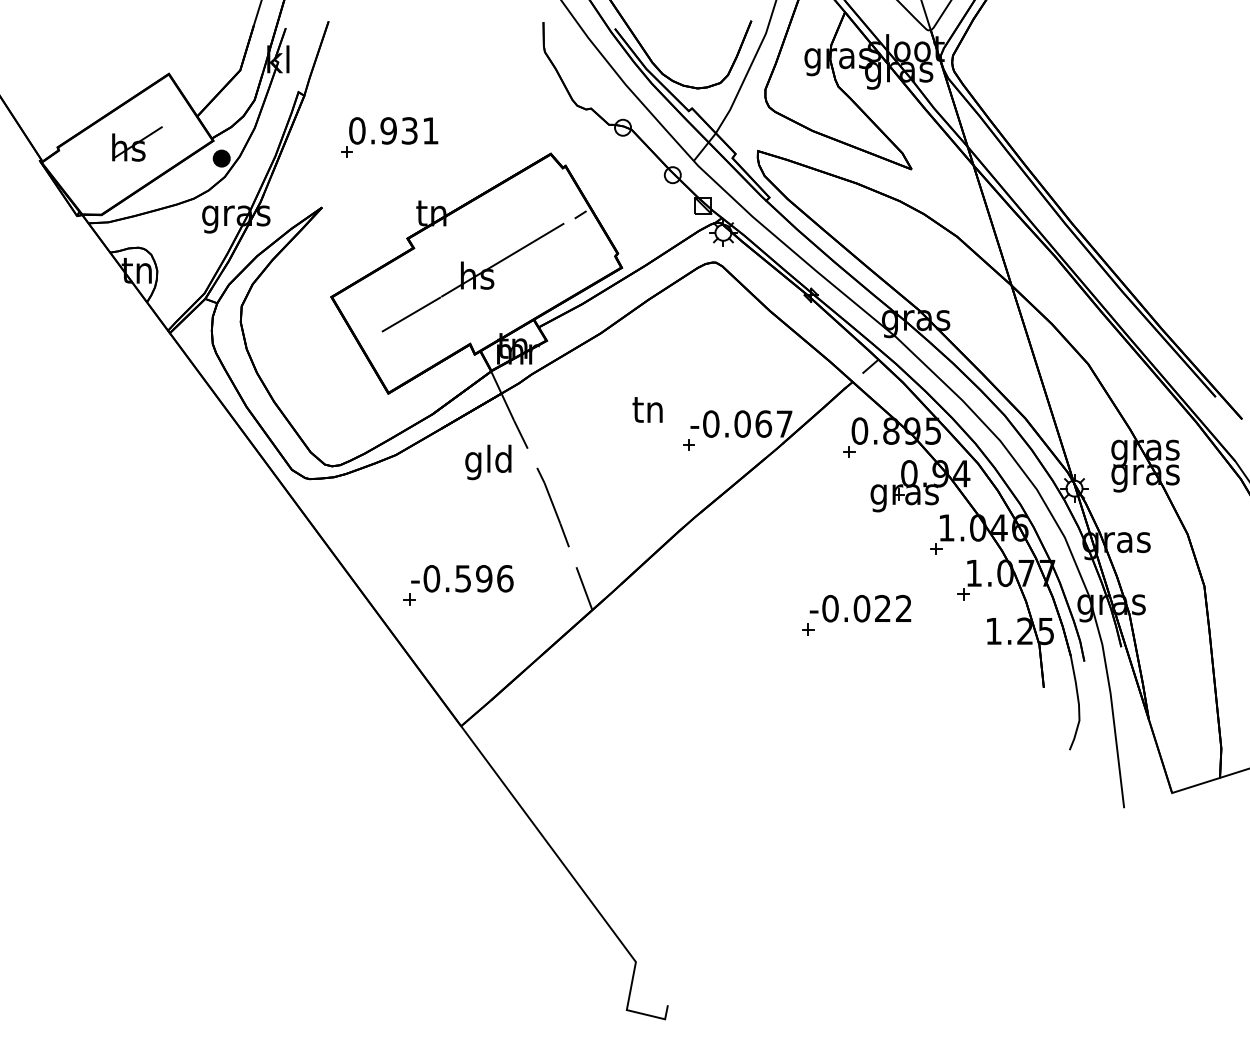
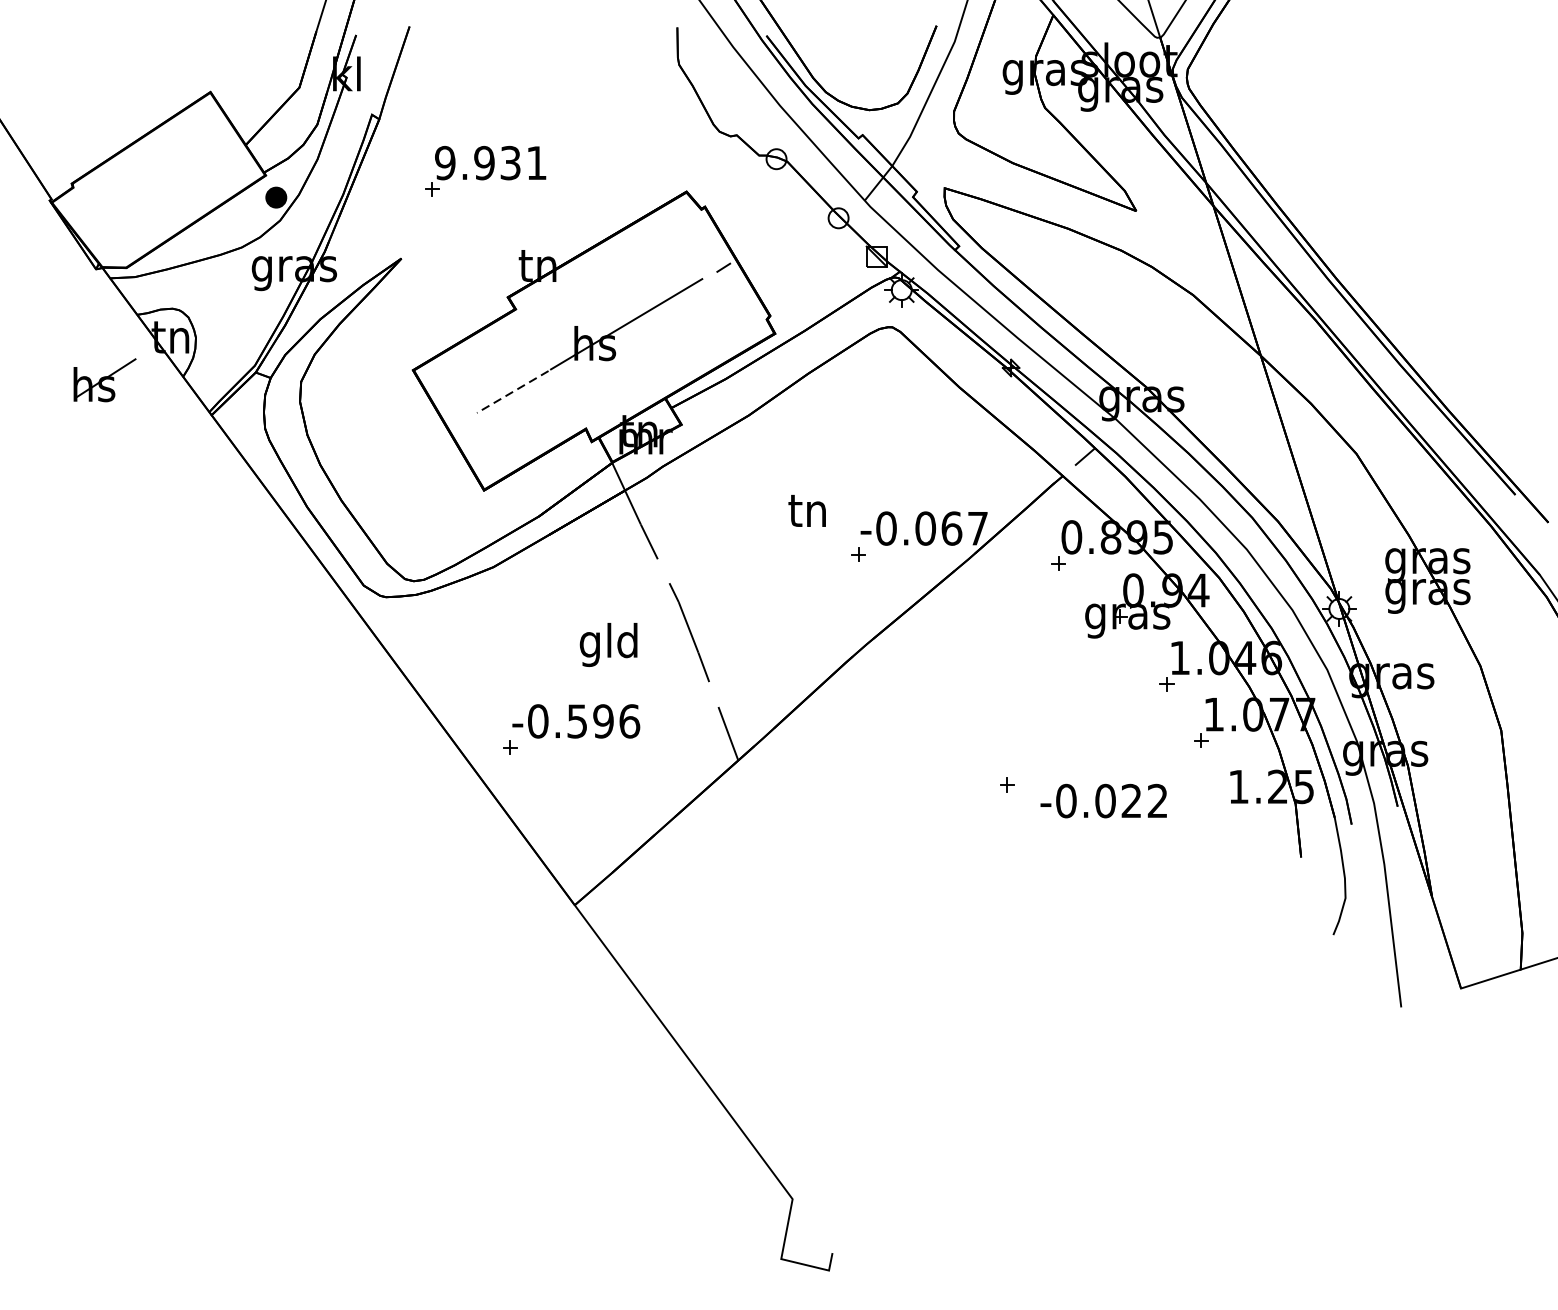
text: (357, 130) -> (445, 162), 0.931 -> 9.931
part: (137, 143) -> (105, 379), moved
line: (411, 314) -> (512, 391), solid -> dashed
text: (488, 462) -> (608, 645), moved
text: (860, 608) -> (1103, 800), moved

